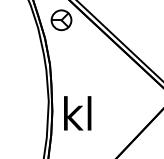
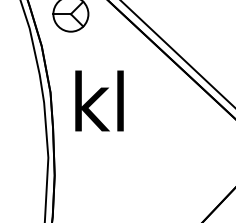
text: (77, 113) -> (99, 101), moved

